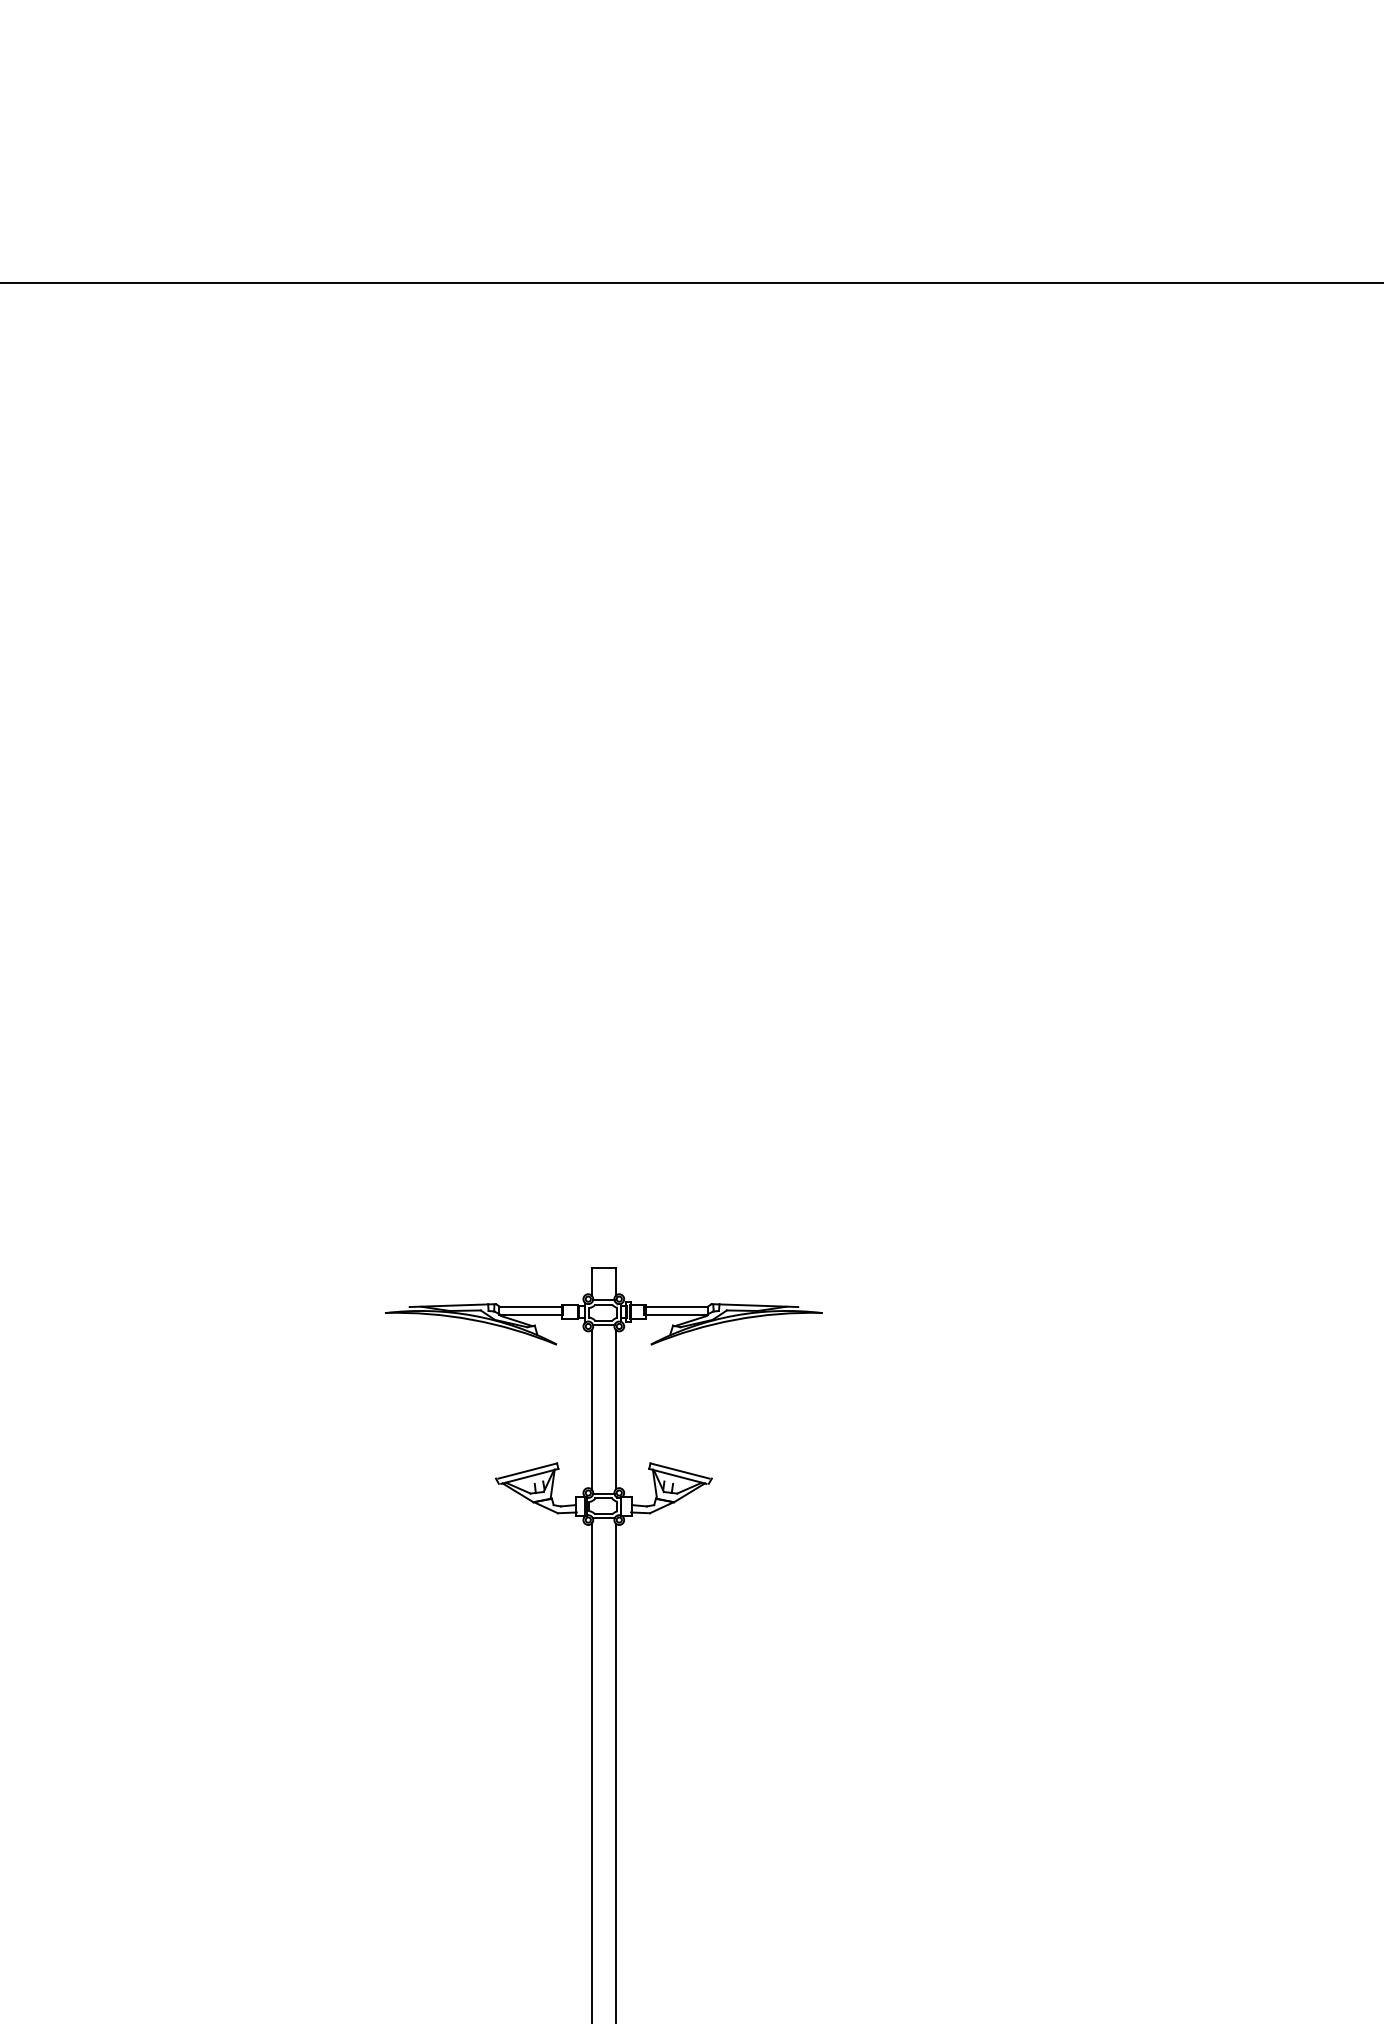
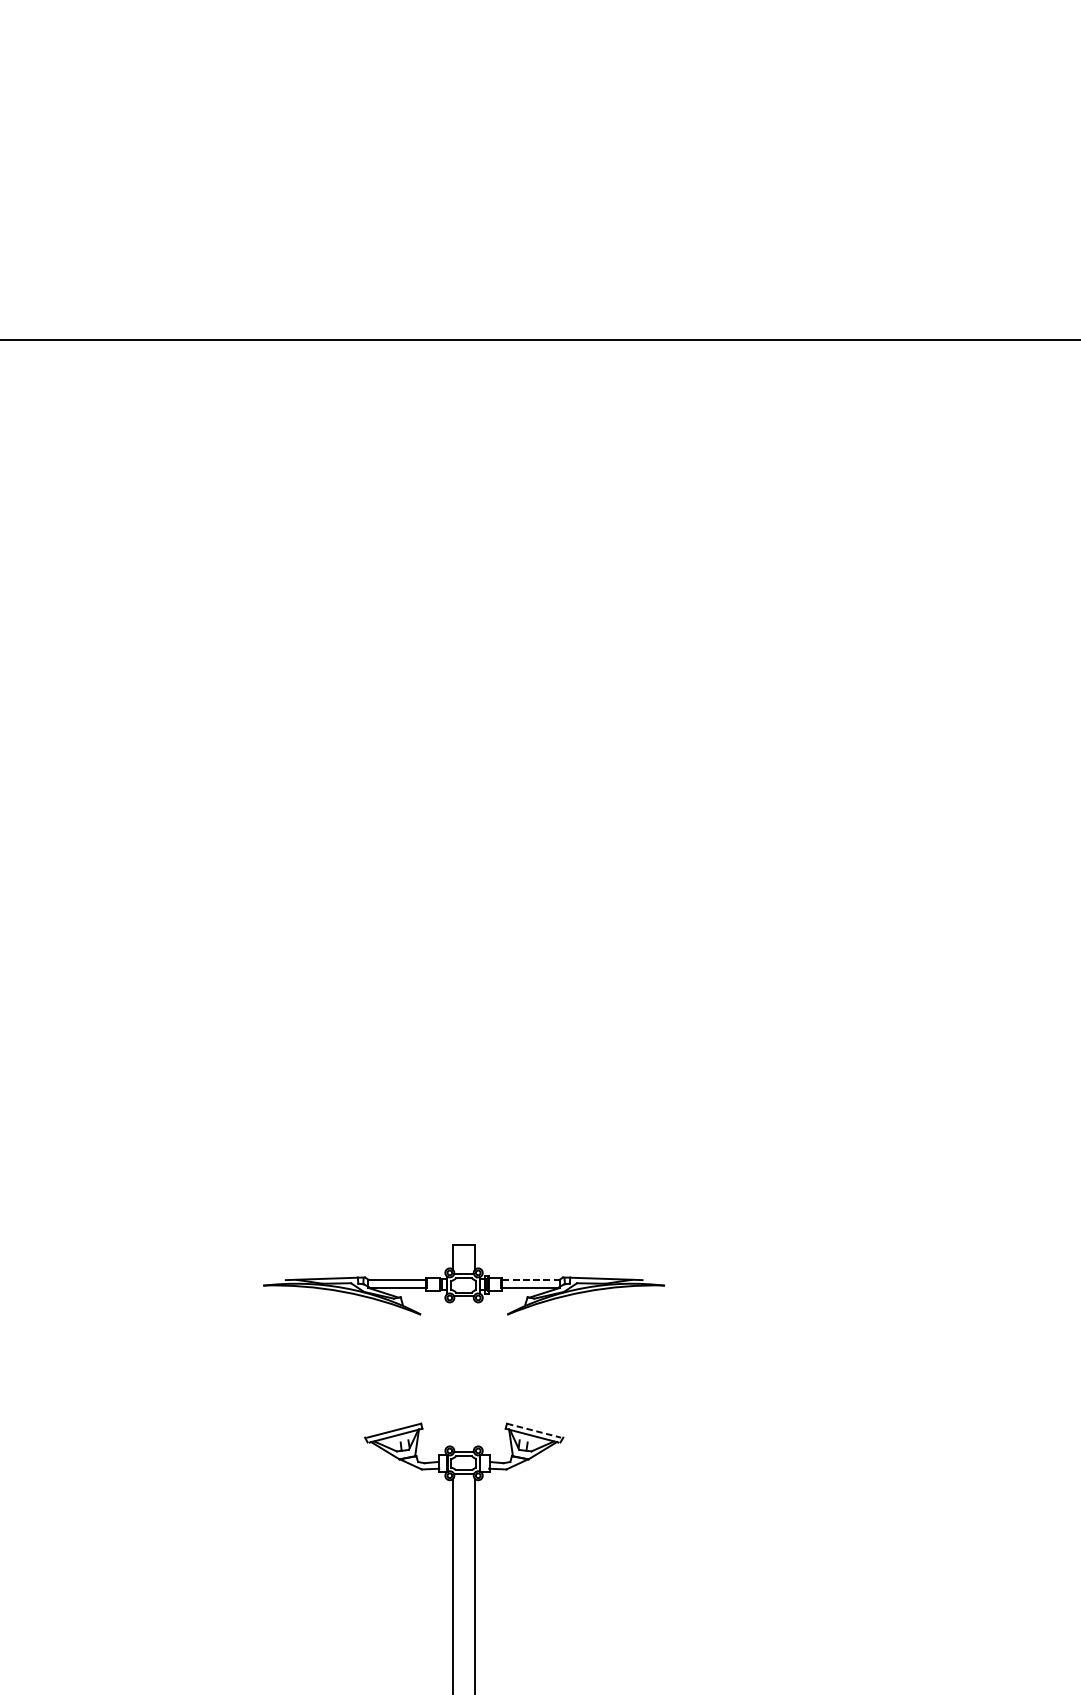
line: (676, 1306) -> (530, 1279), solid -> dashed
line: (592, 1409) -> (453, 1374), removed
line: (615, 1409) -> (474, 1374), removed
line: (680, 1471) -> (534, 1431), solid -> dashed

